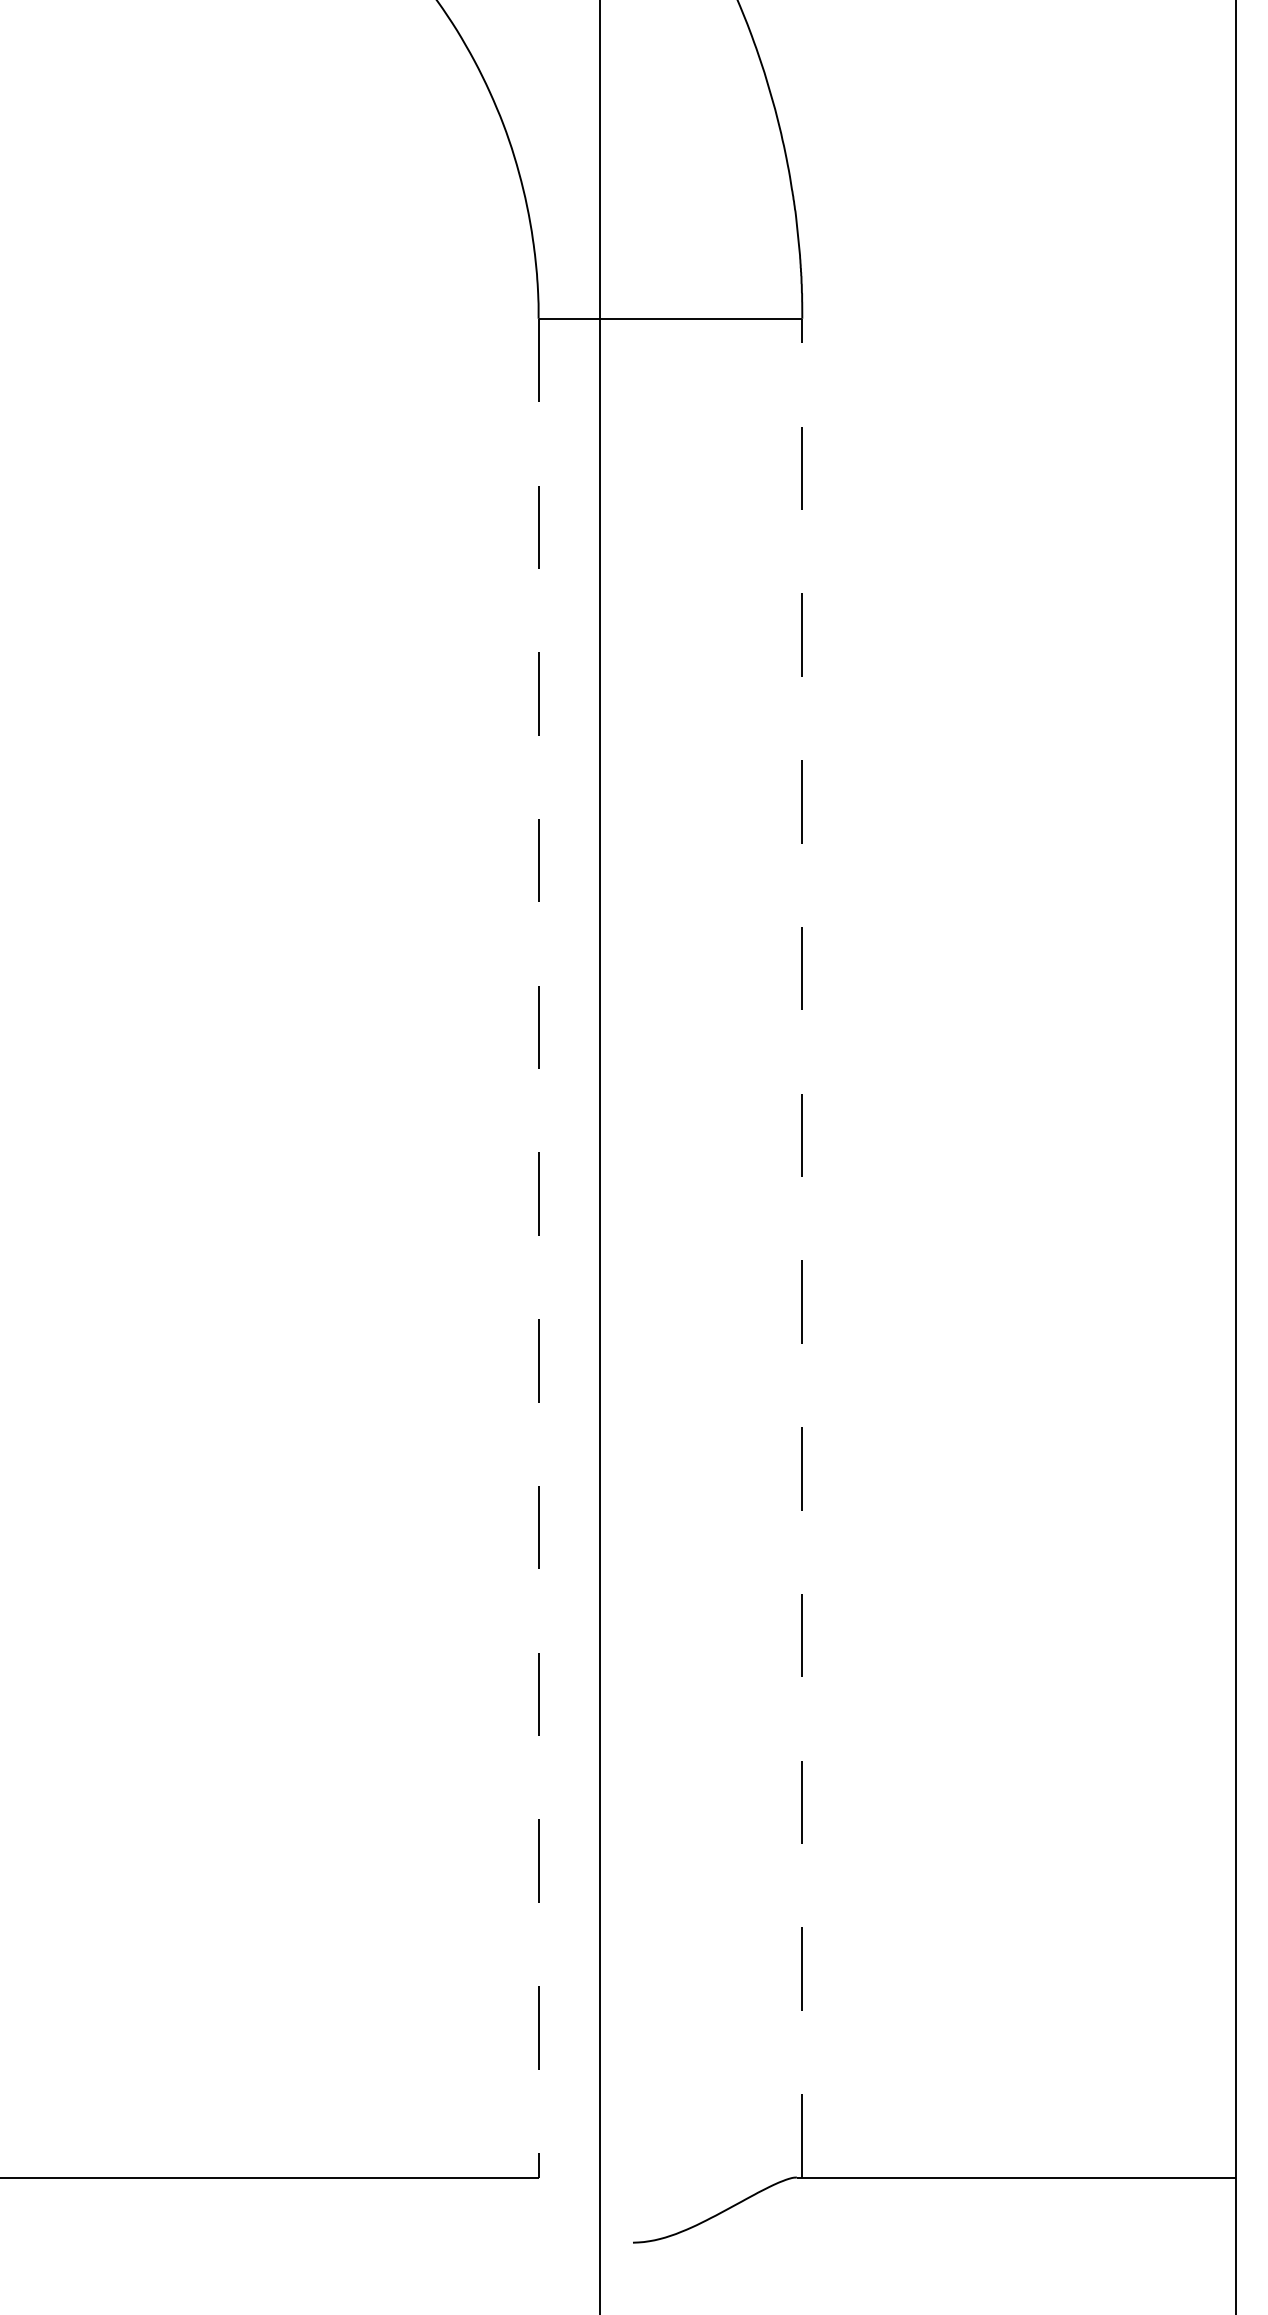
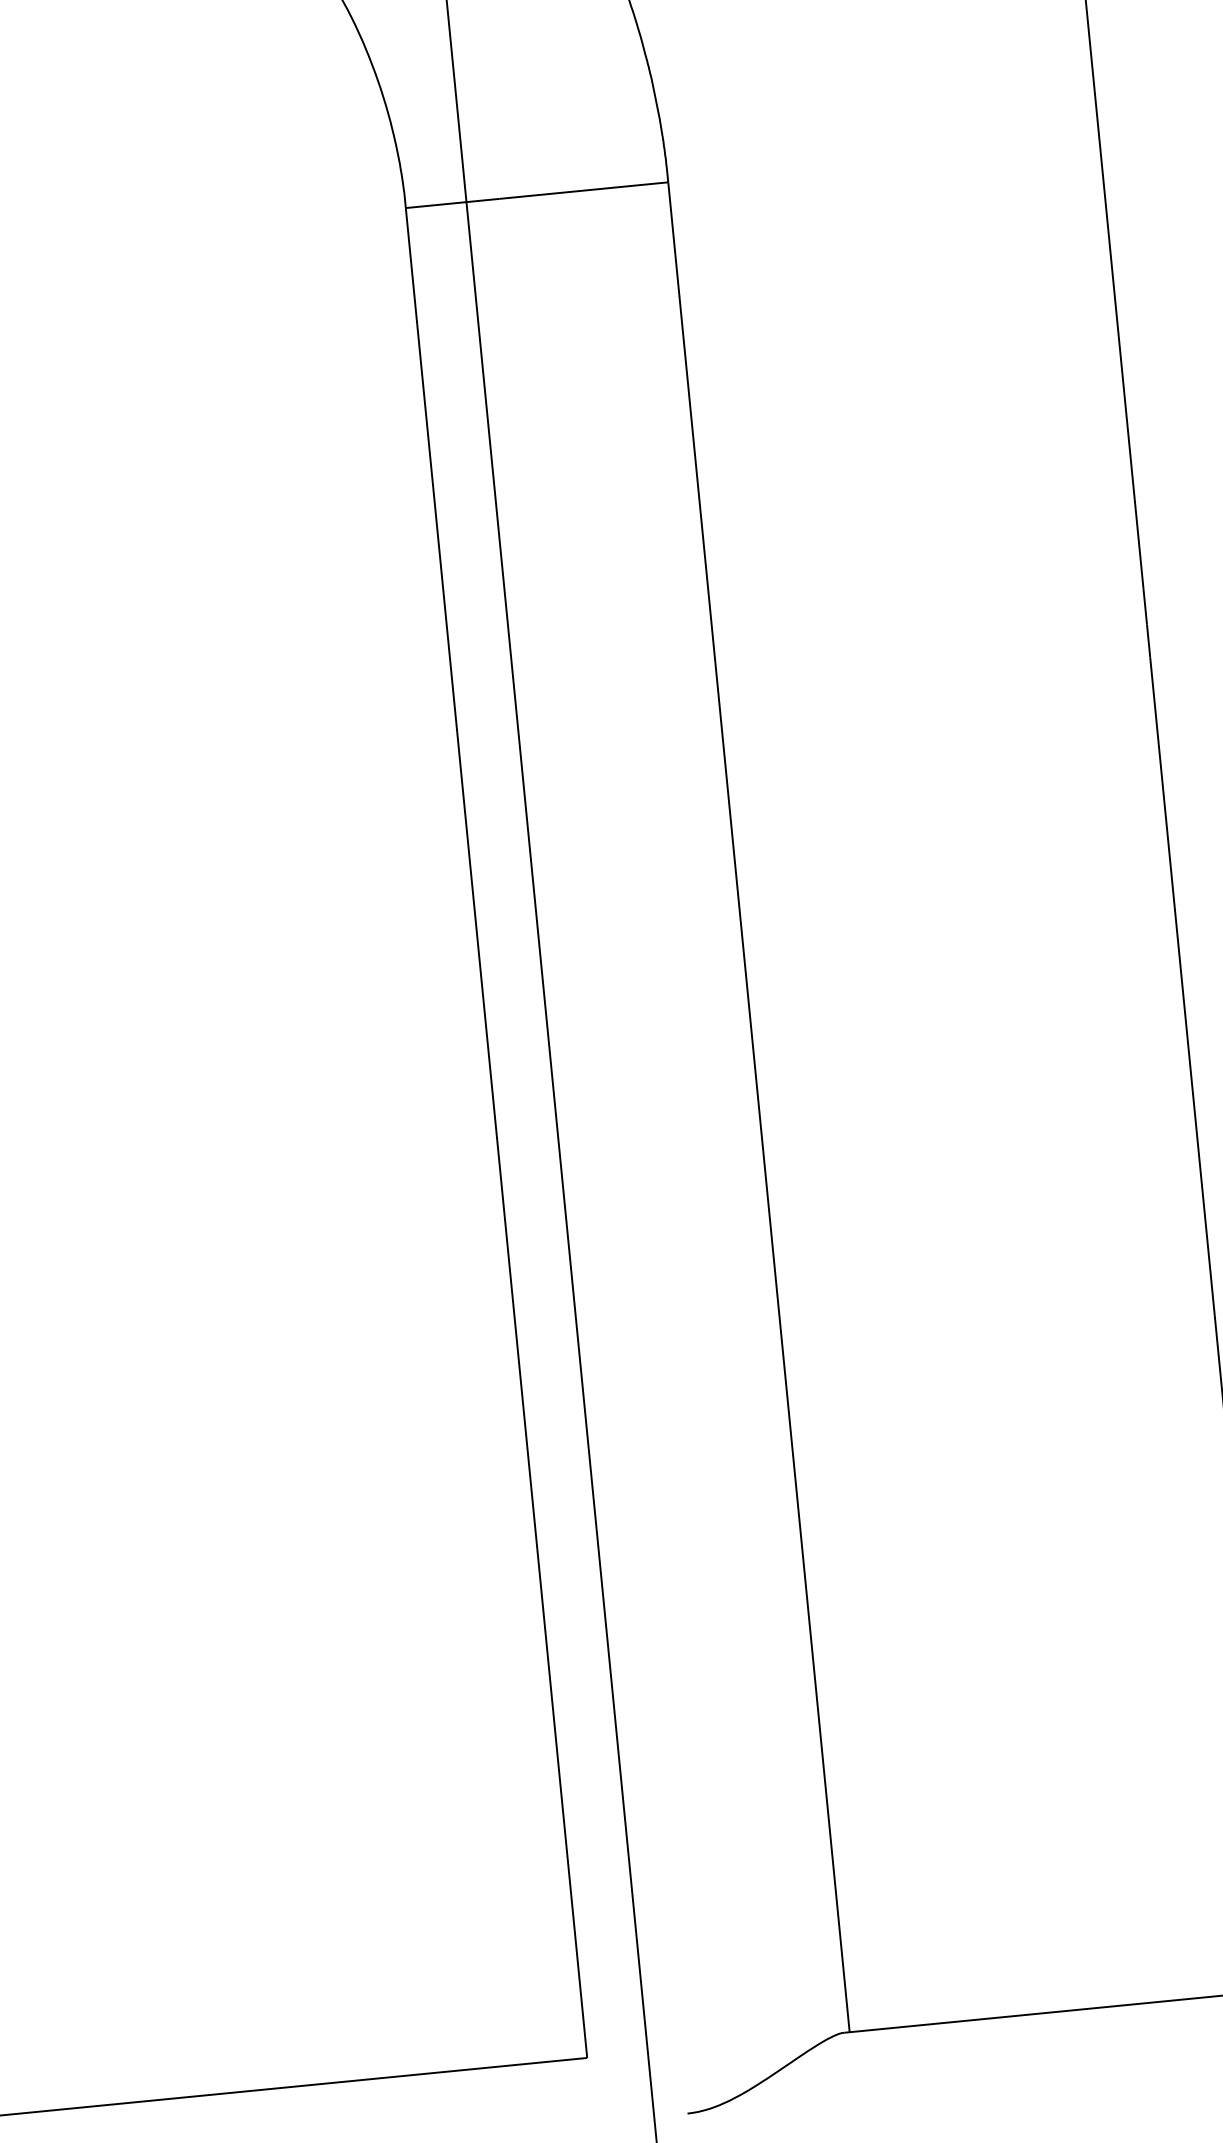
line: (802, 1247) -> (759, 1106), dashed -> solid
line: (538, 1248) -> (496, 1133), dashed -> solid

